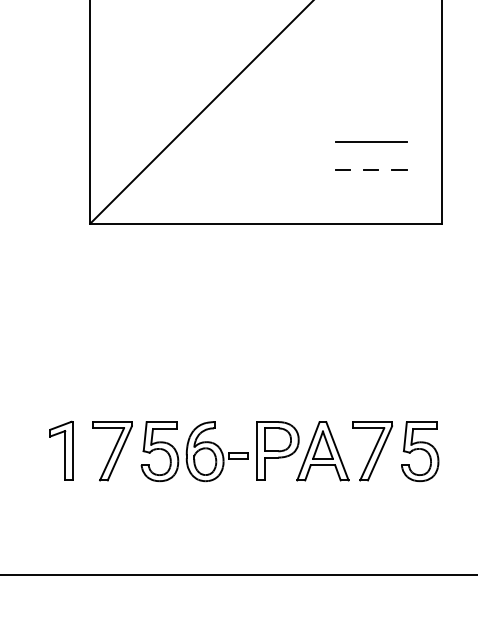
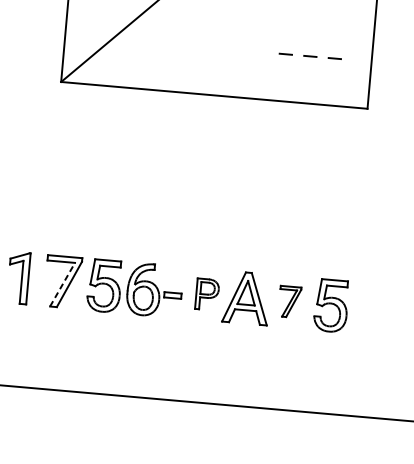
line: (371, 141) -> (312, 31), removed
part: (277, 450) -> (207, 294), size x0.6
part: (372, 451) -> (289, 302), size x0.6
line: (112, 454) -> (62, 284), solid -> dashed

